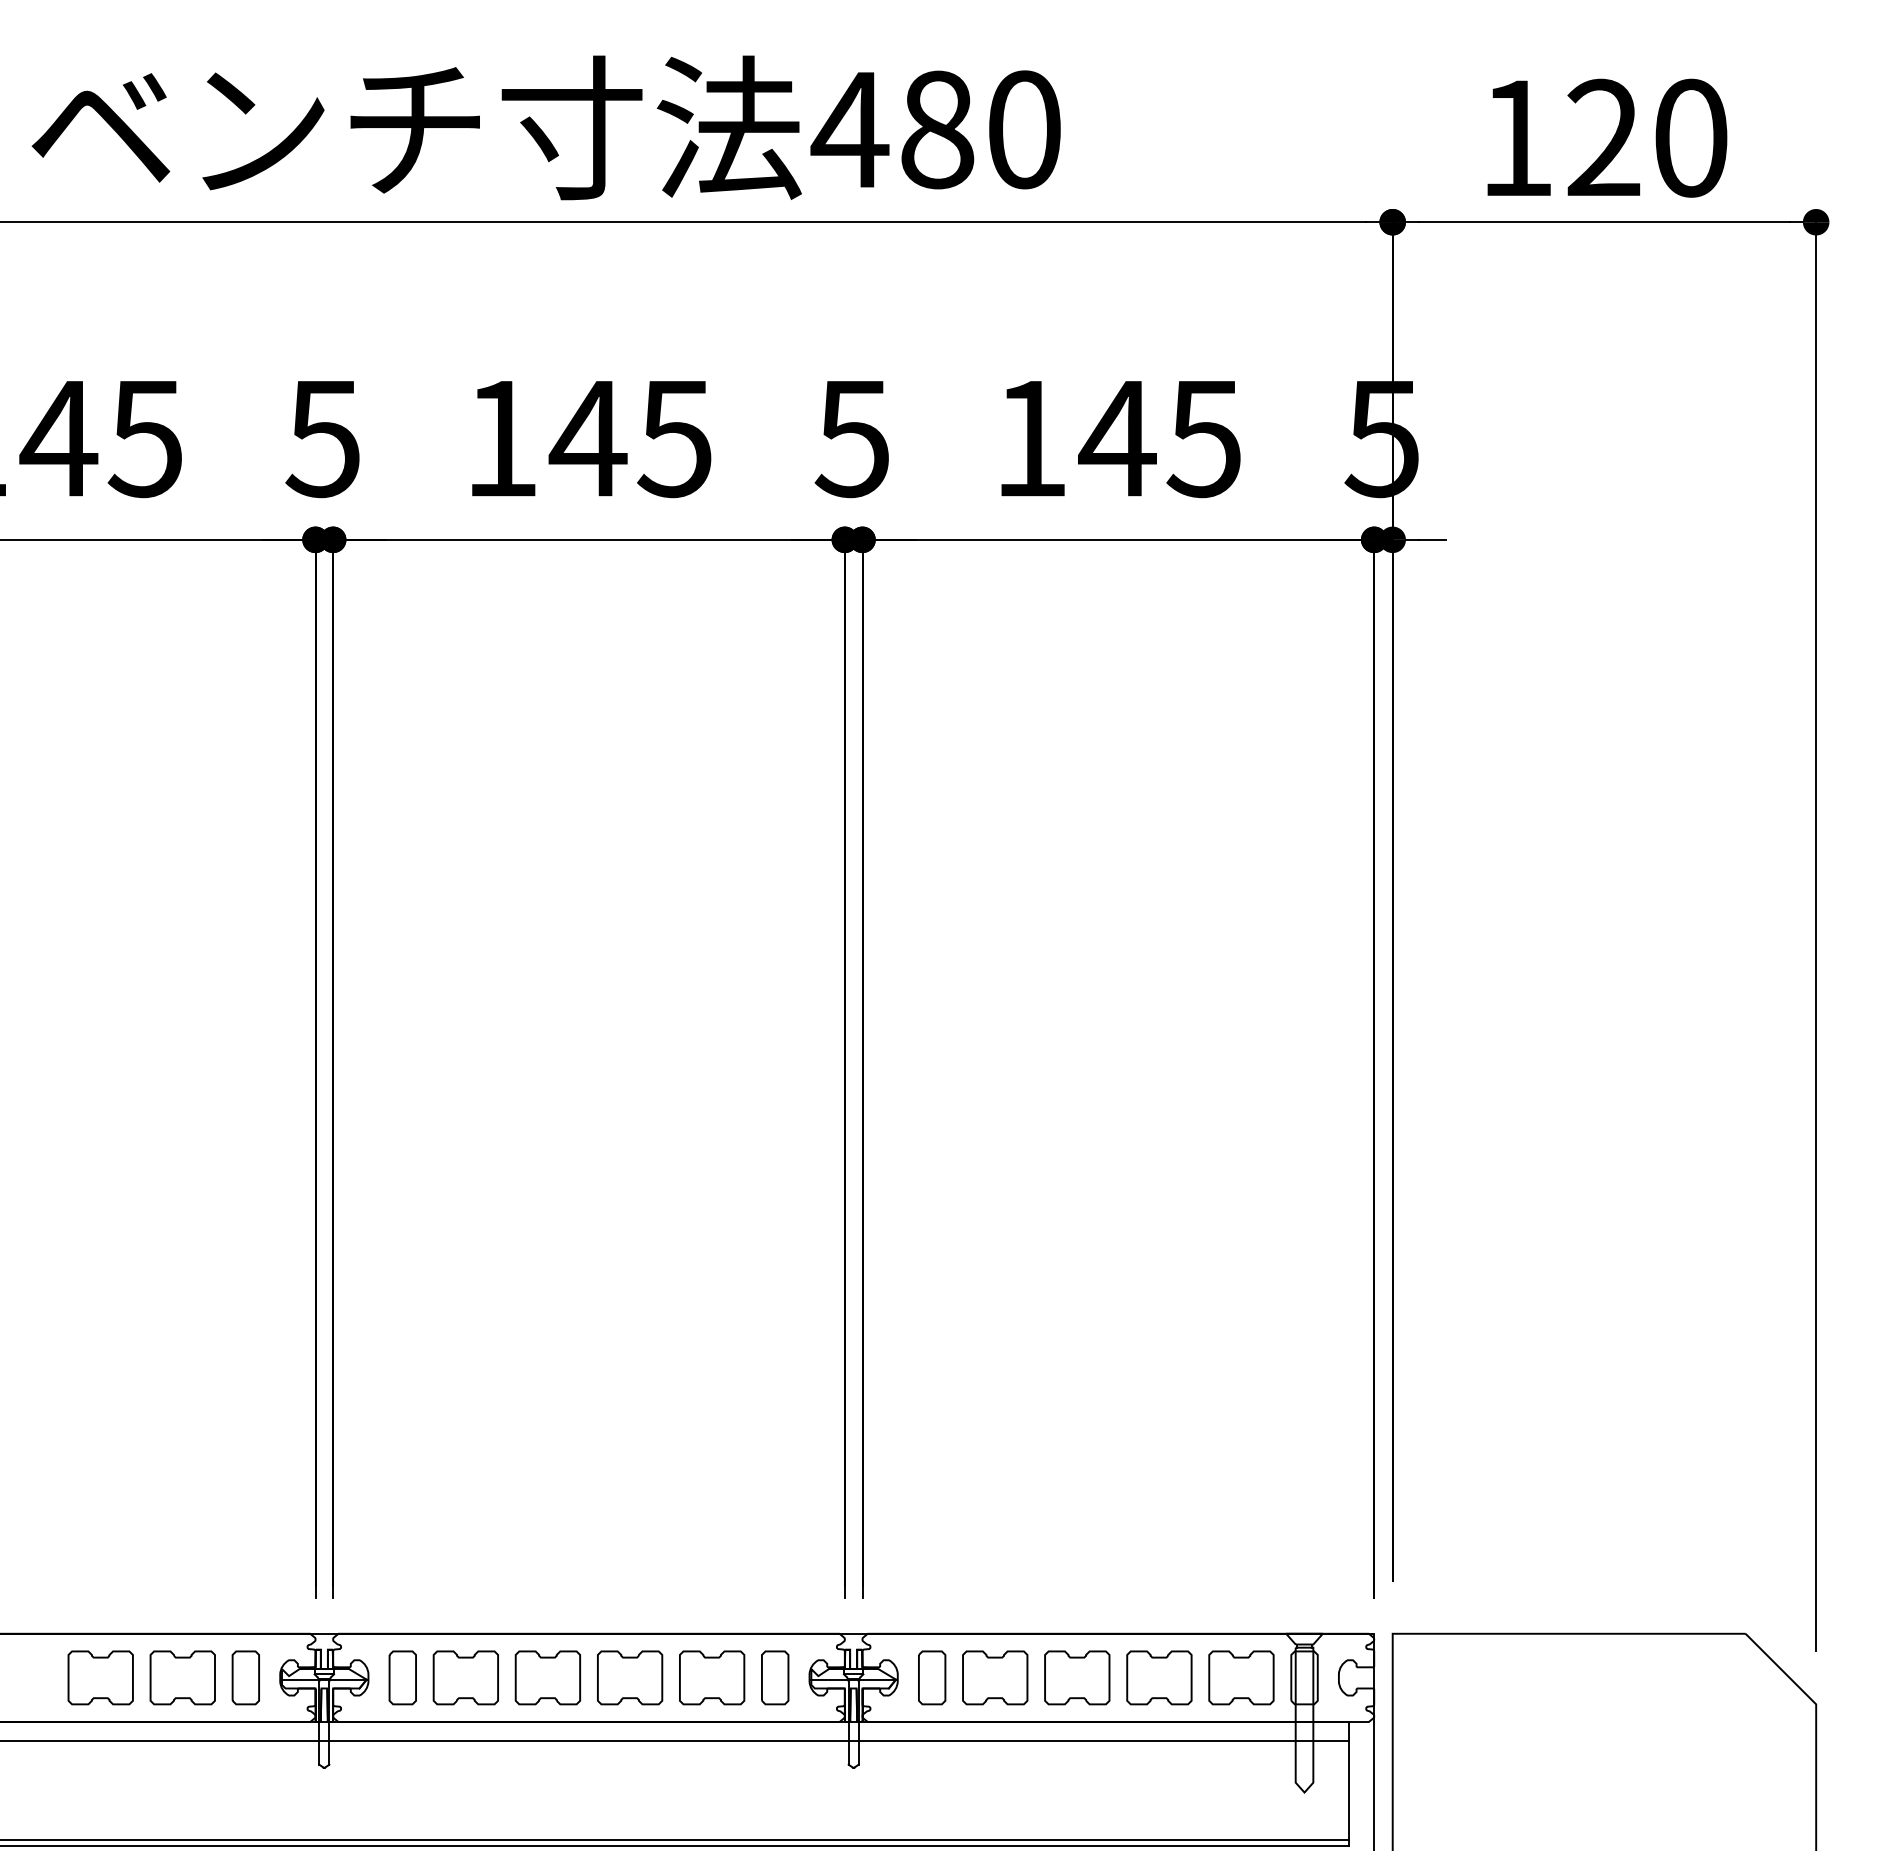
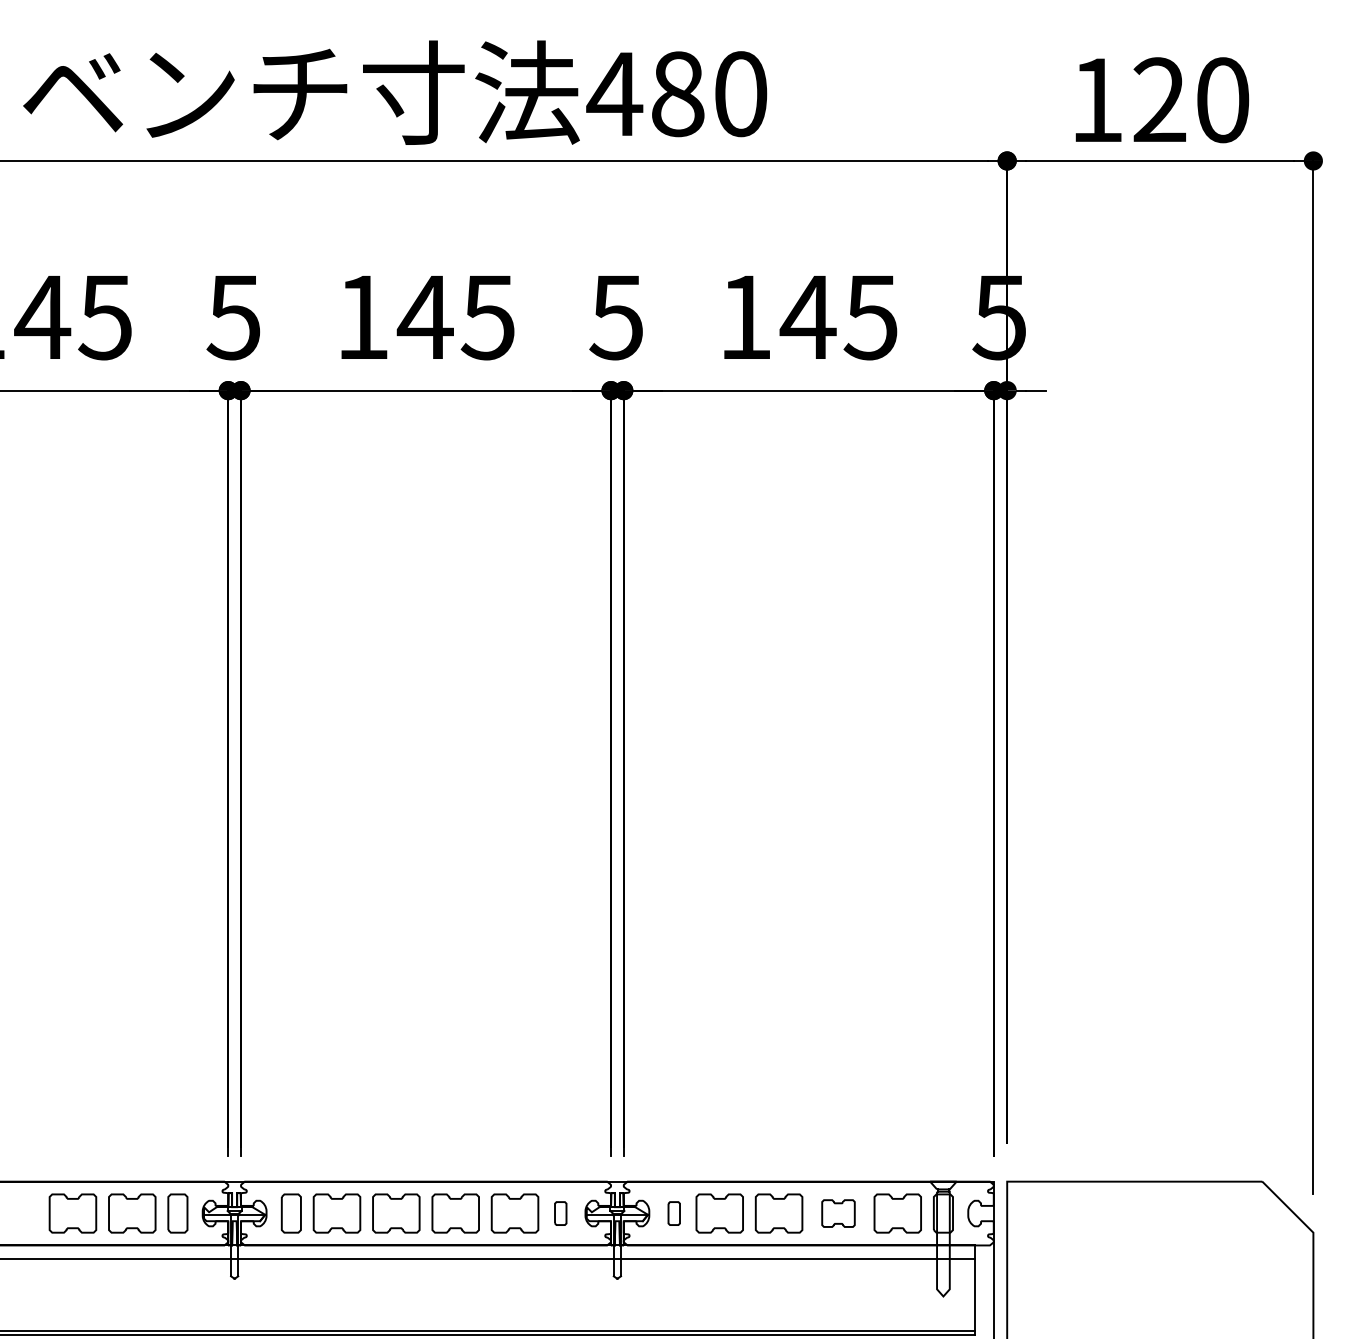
part: (775, 1677) -> (560, 1213), size x0.6
part: (932, 1677) -> (674, 1213), size x0.6
part: (1159, 1677) -> (838, 1213), size x0.7

